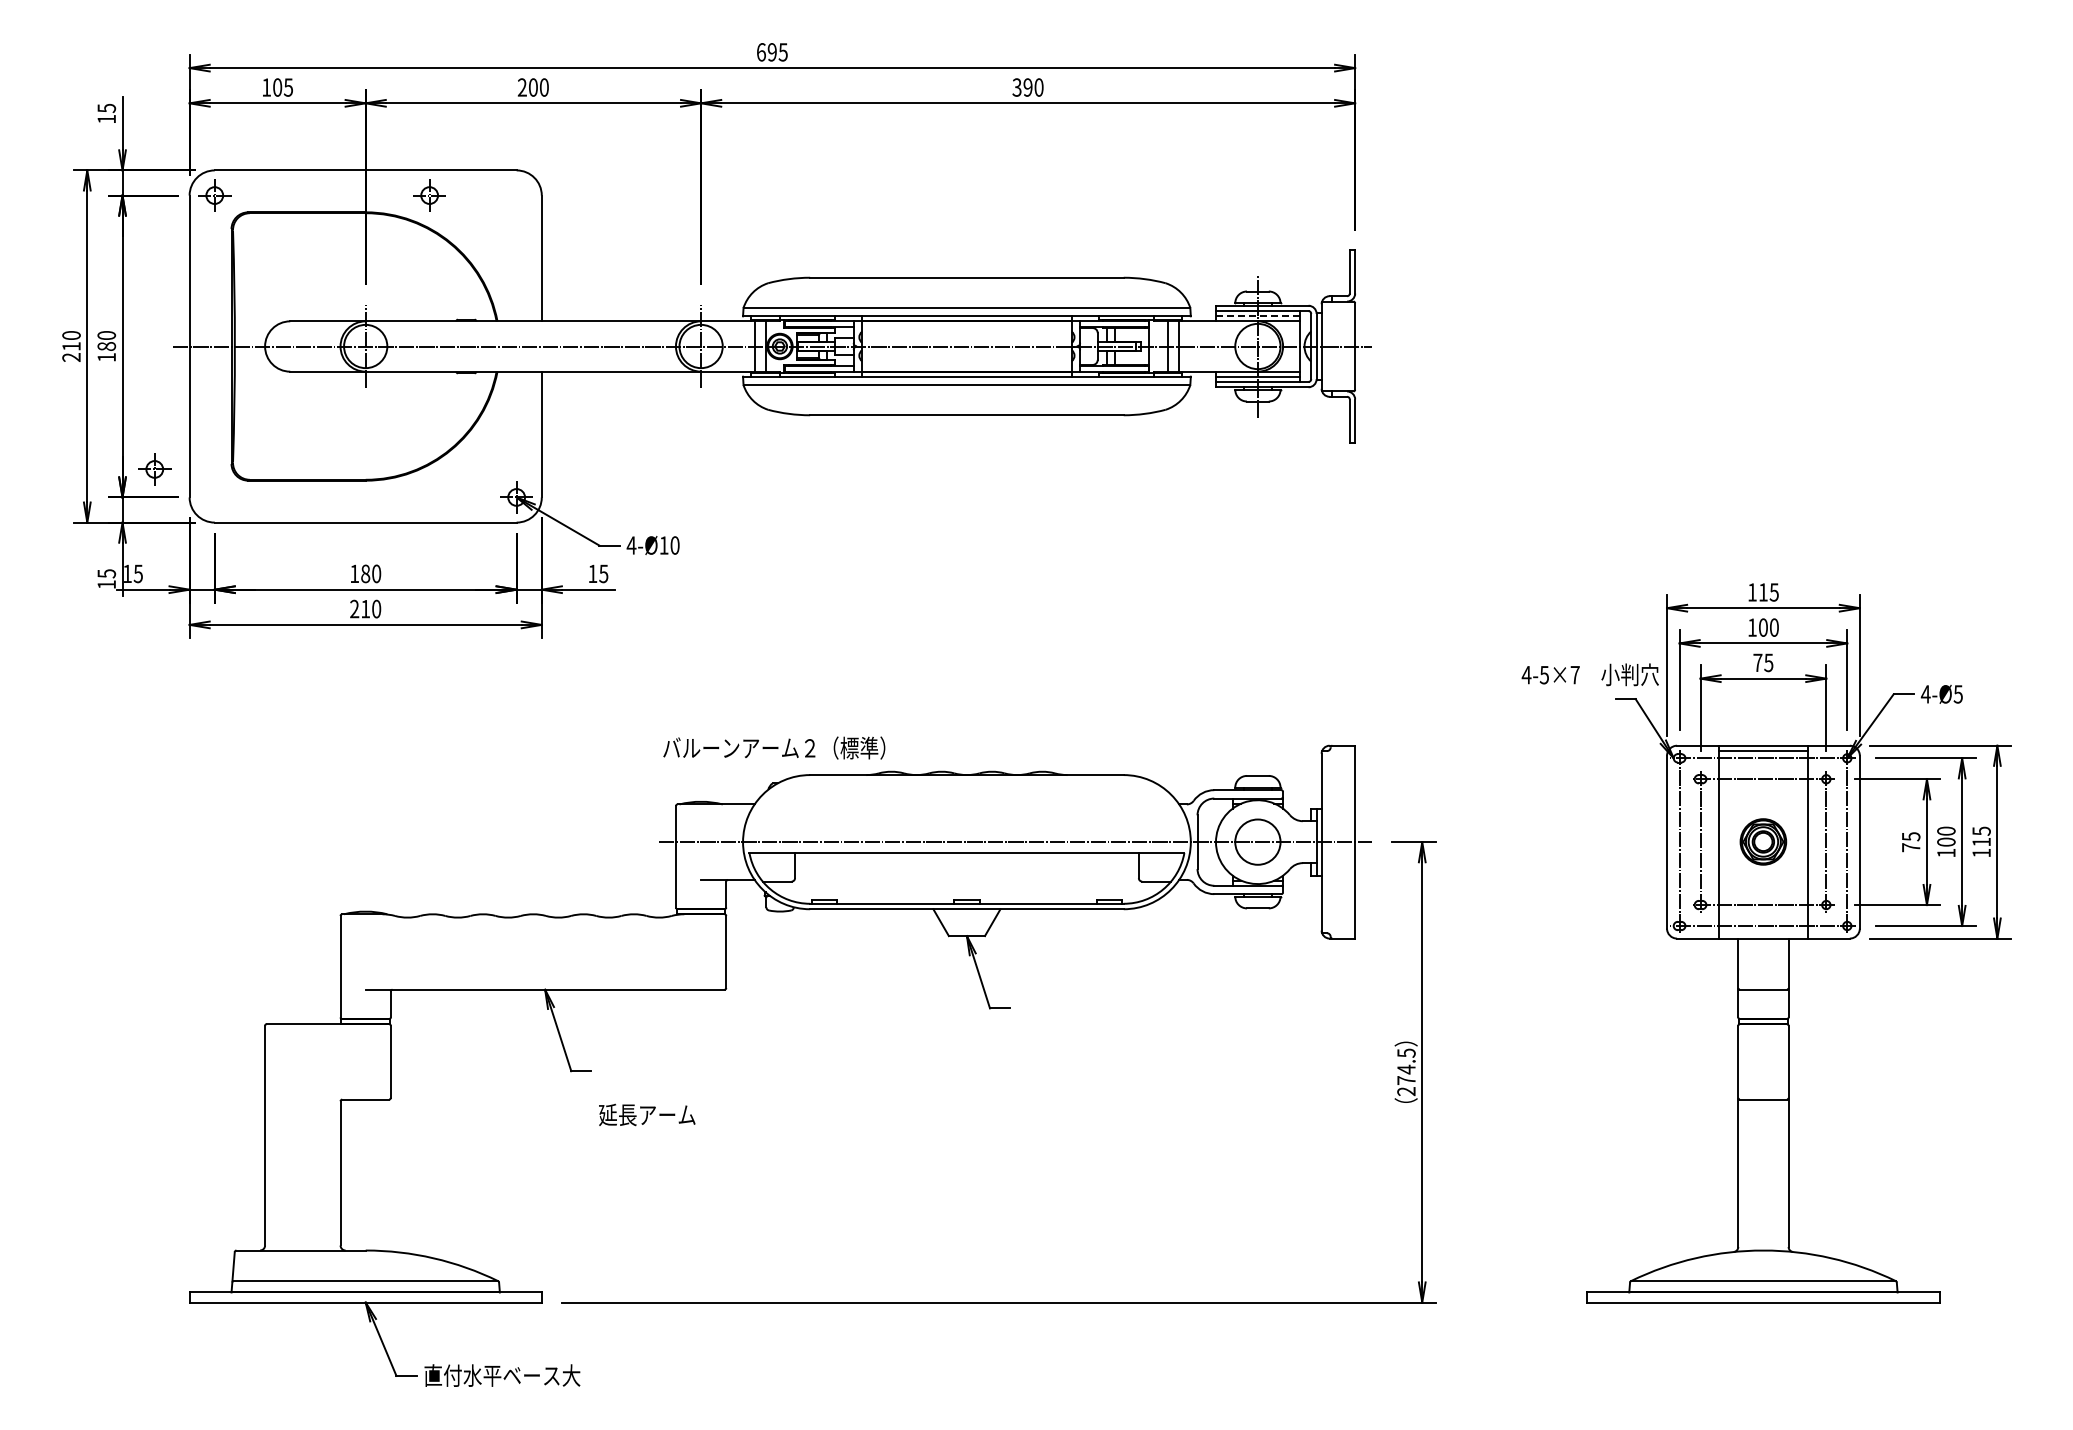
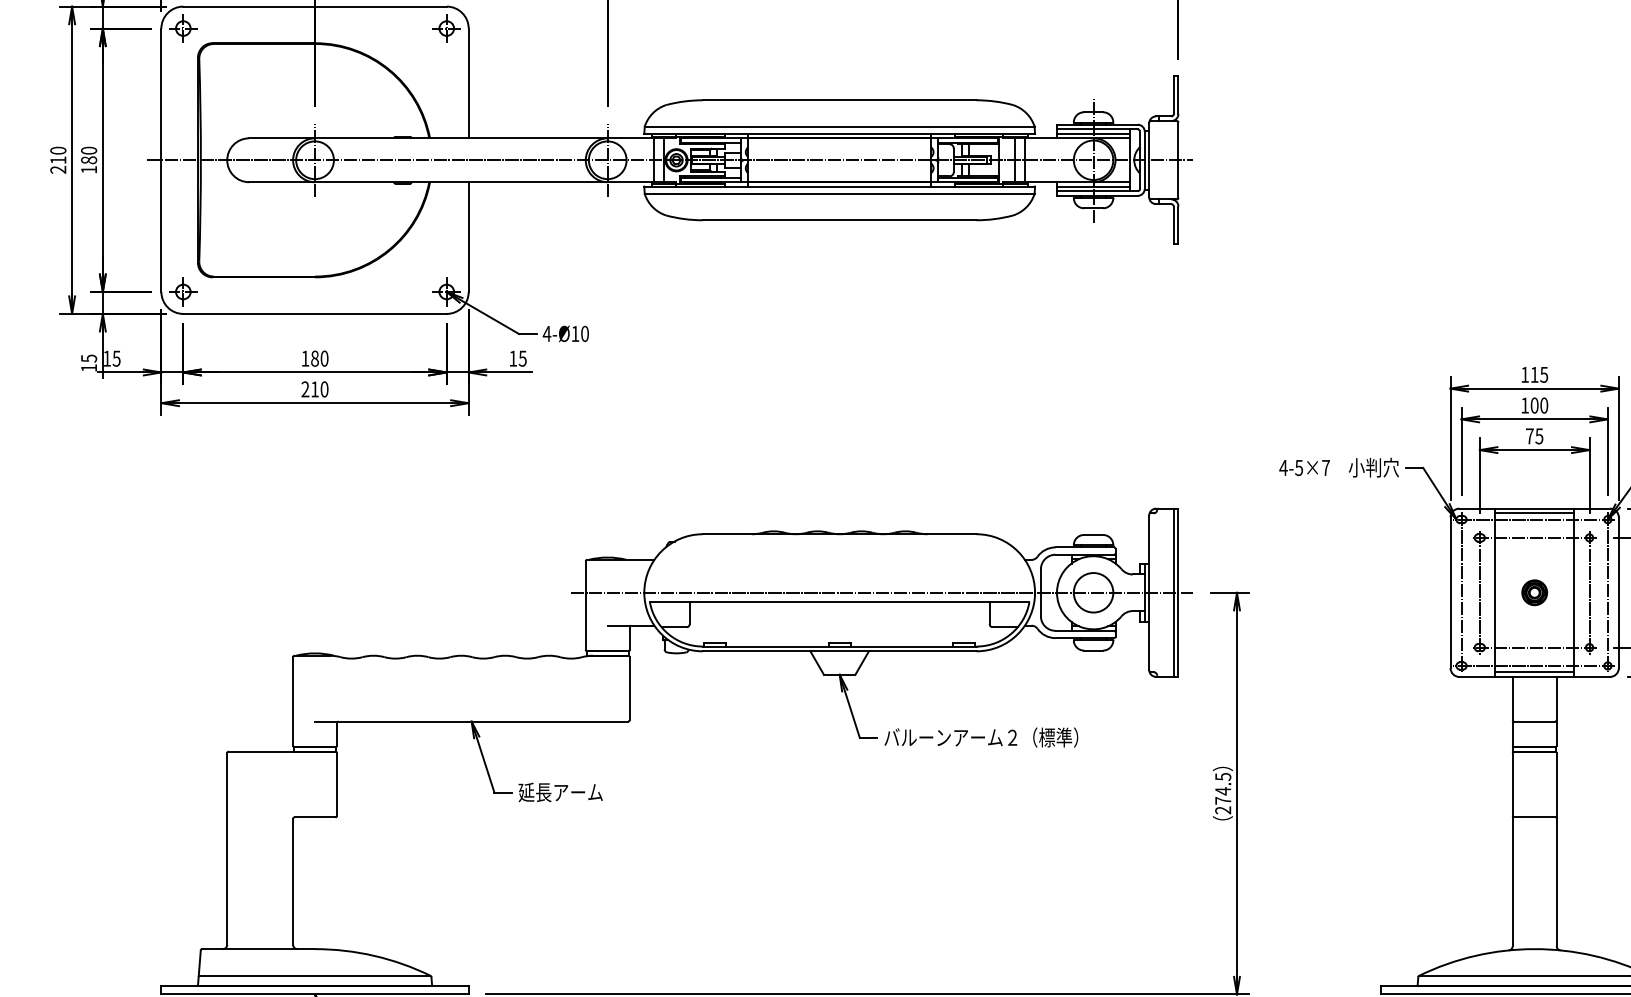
part: (429, 195) -> (446, 28), moved
line: (1257, 316) -> (1093, 134), dashed -> solid
part: (154, 469) -> (183, 292), moved
text: (1589, 674) -> (1338, 467), moved
text: (774, 747) -> (981, 737), moved
line: (1349, 841) -> (1173, 592), added
part: (1763, 842) -> (1534, 593), size x0.62
line: (1763, 933) -> (1534, 672), added
text: (647, 1114) -> (560, 792), moved

